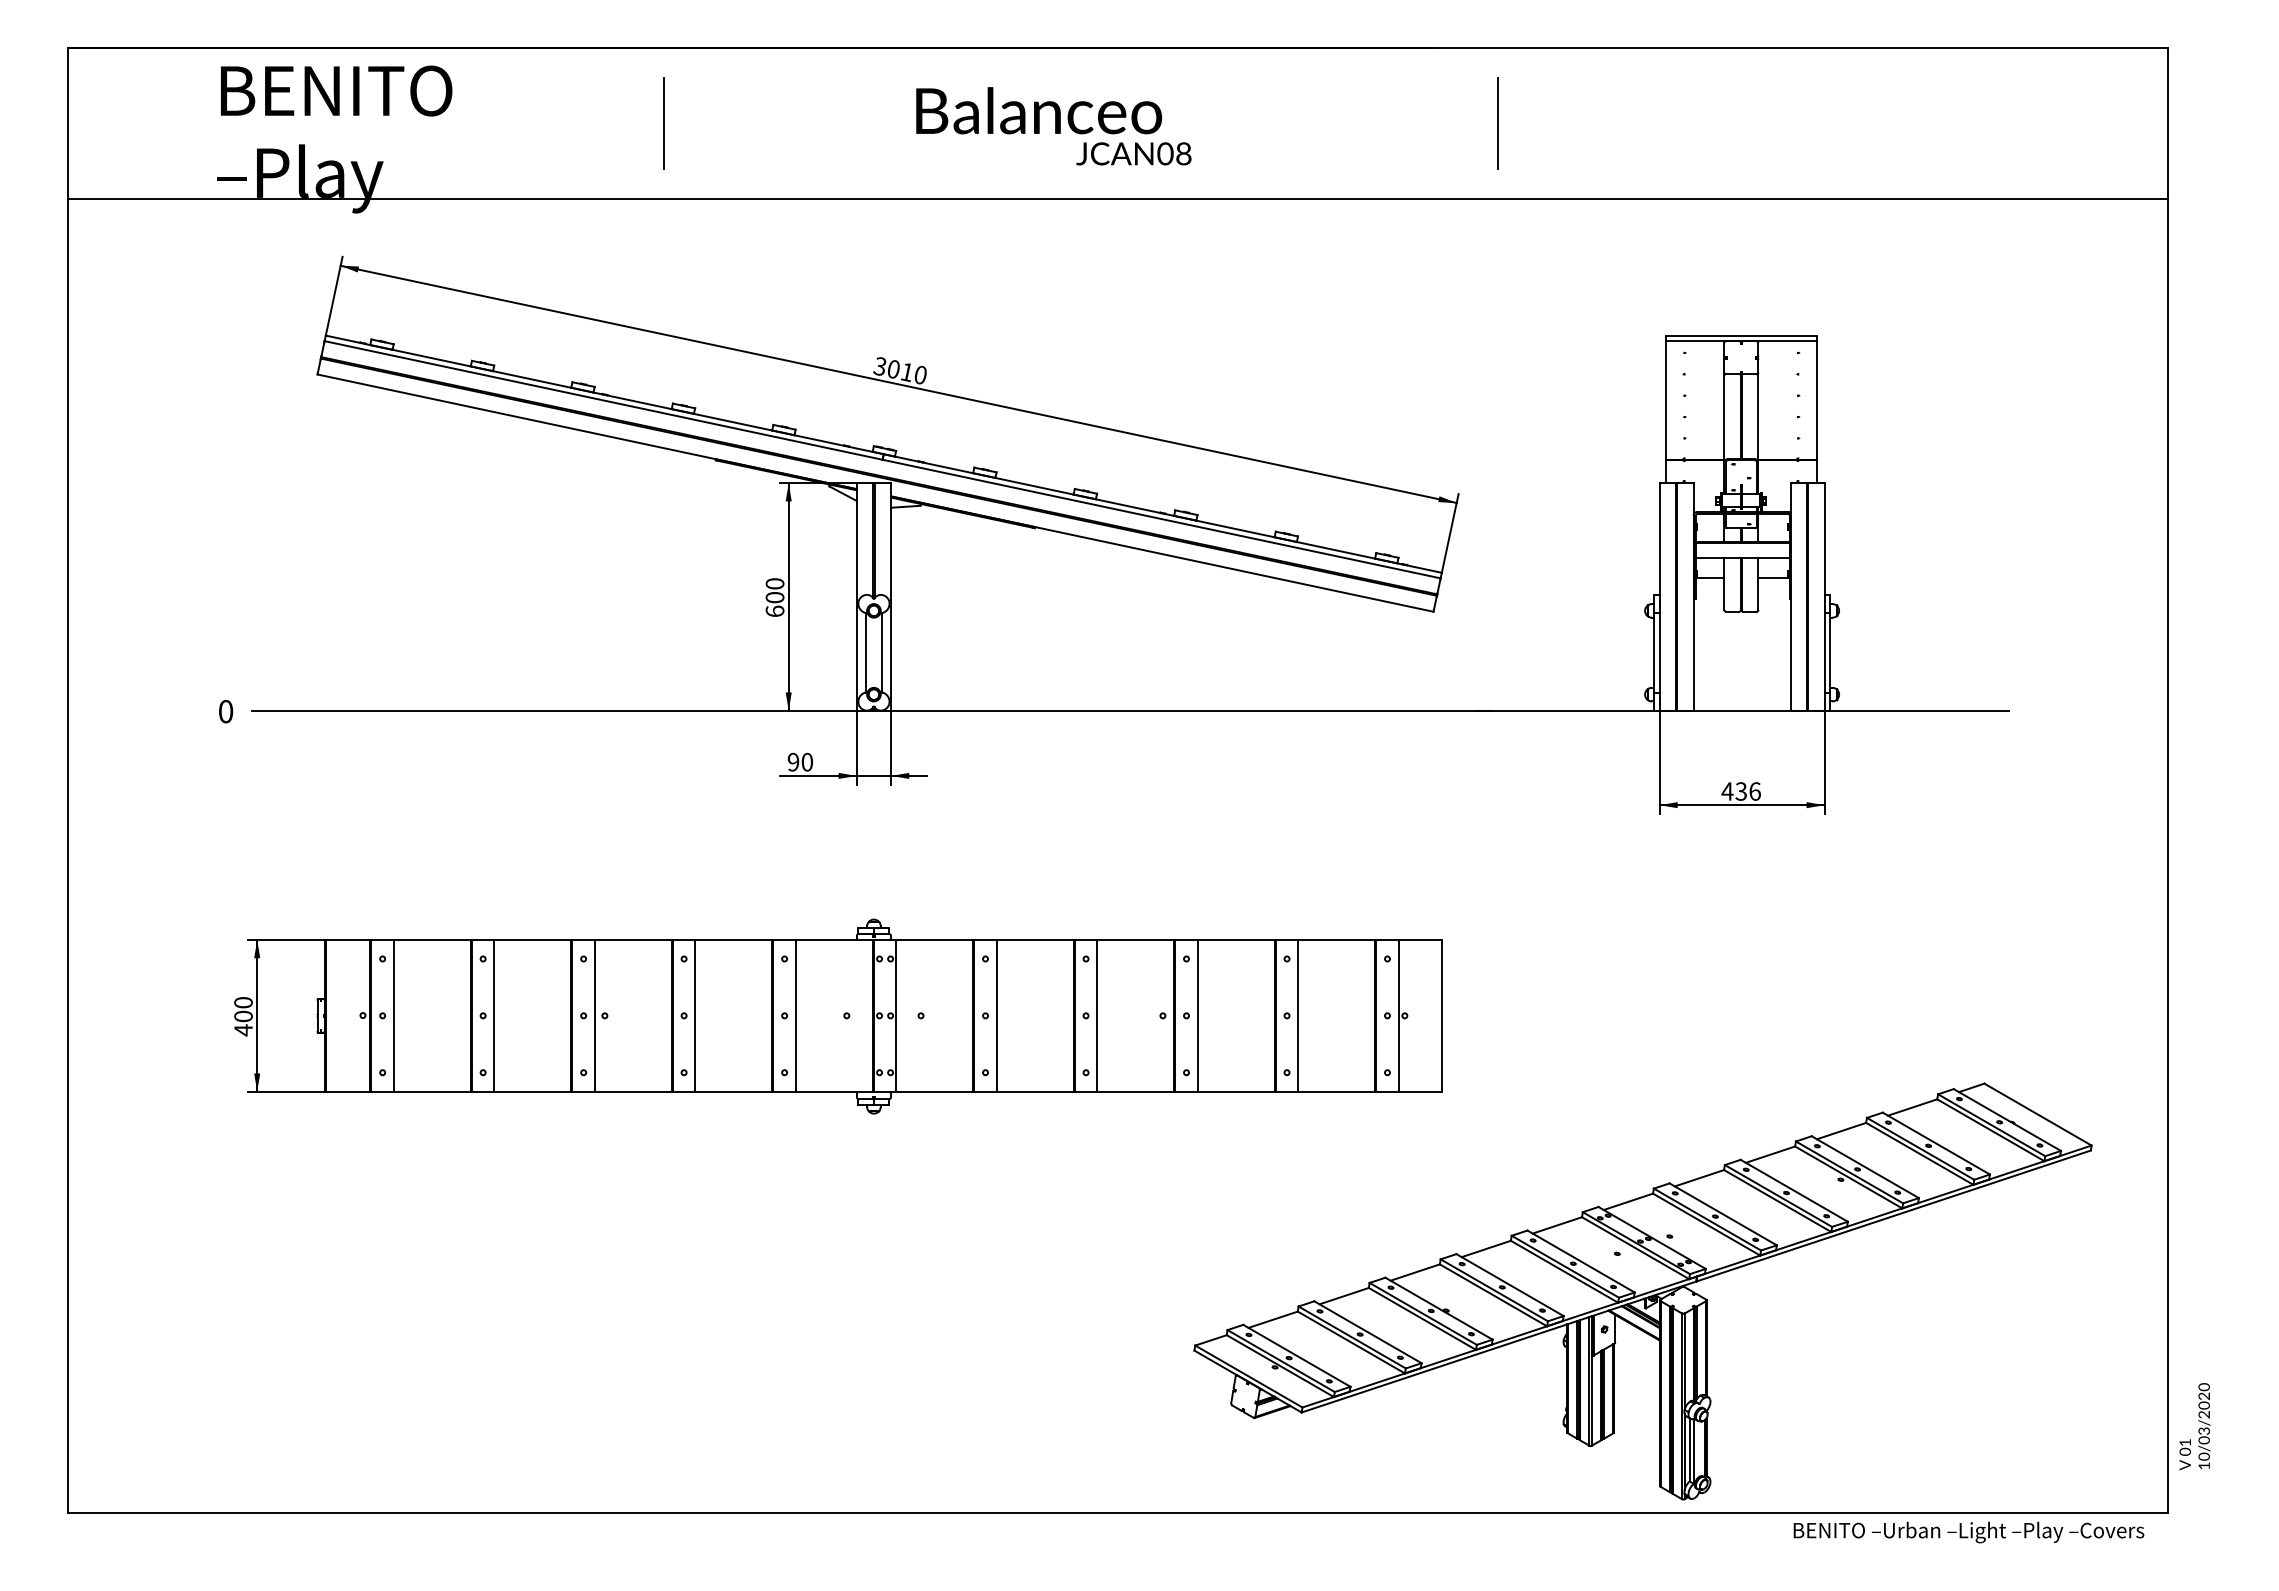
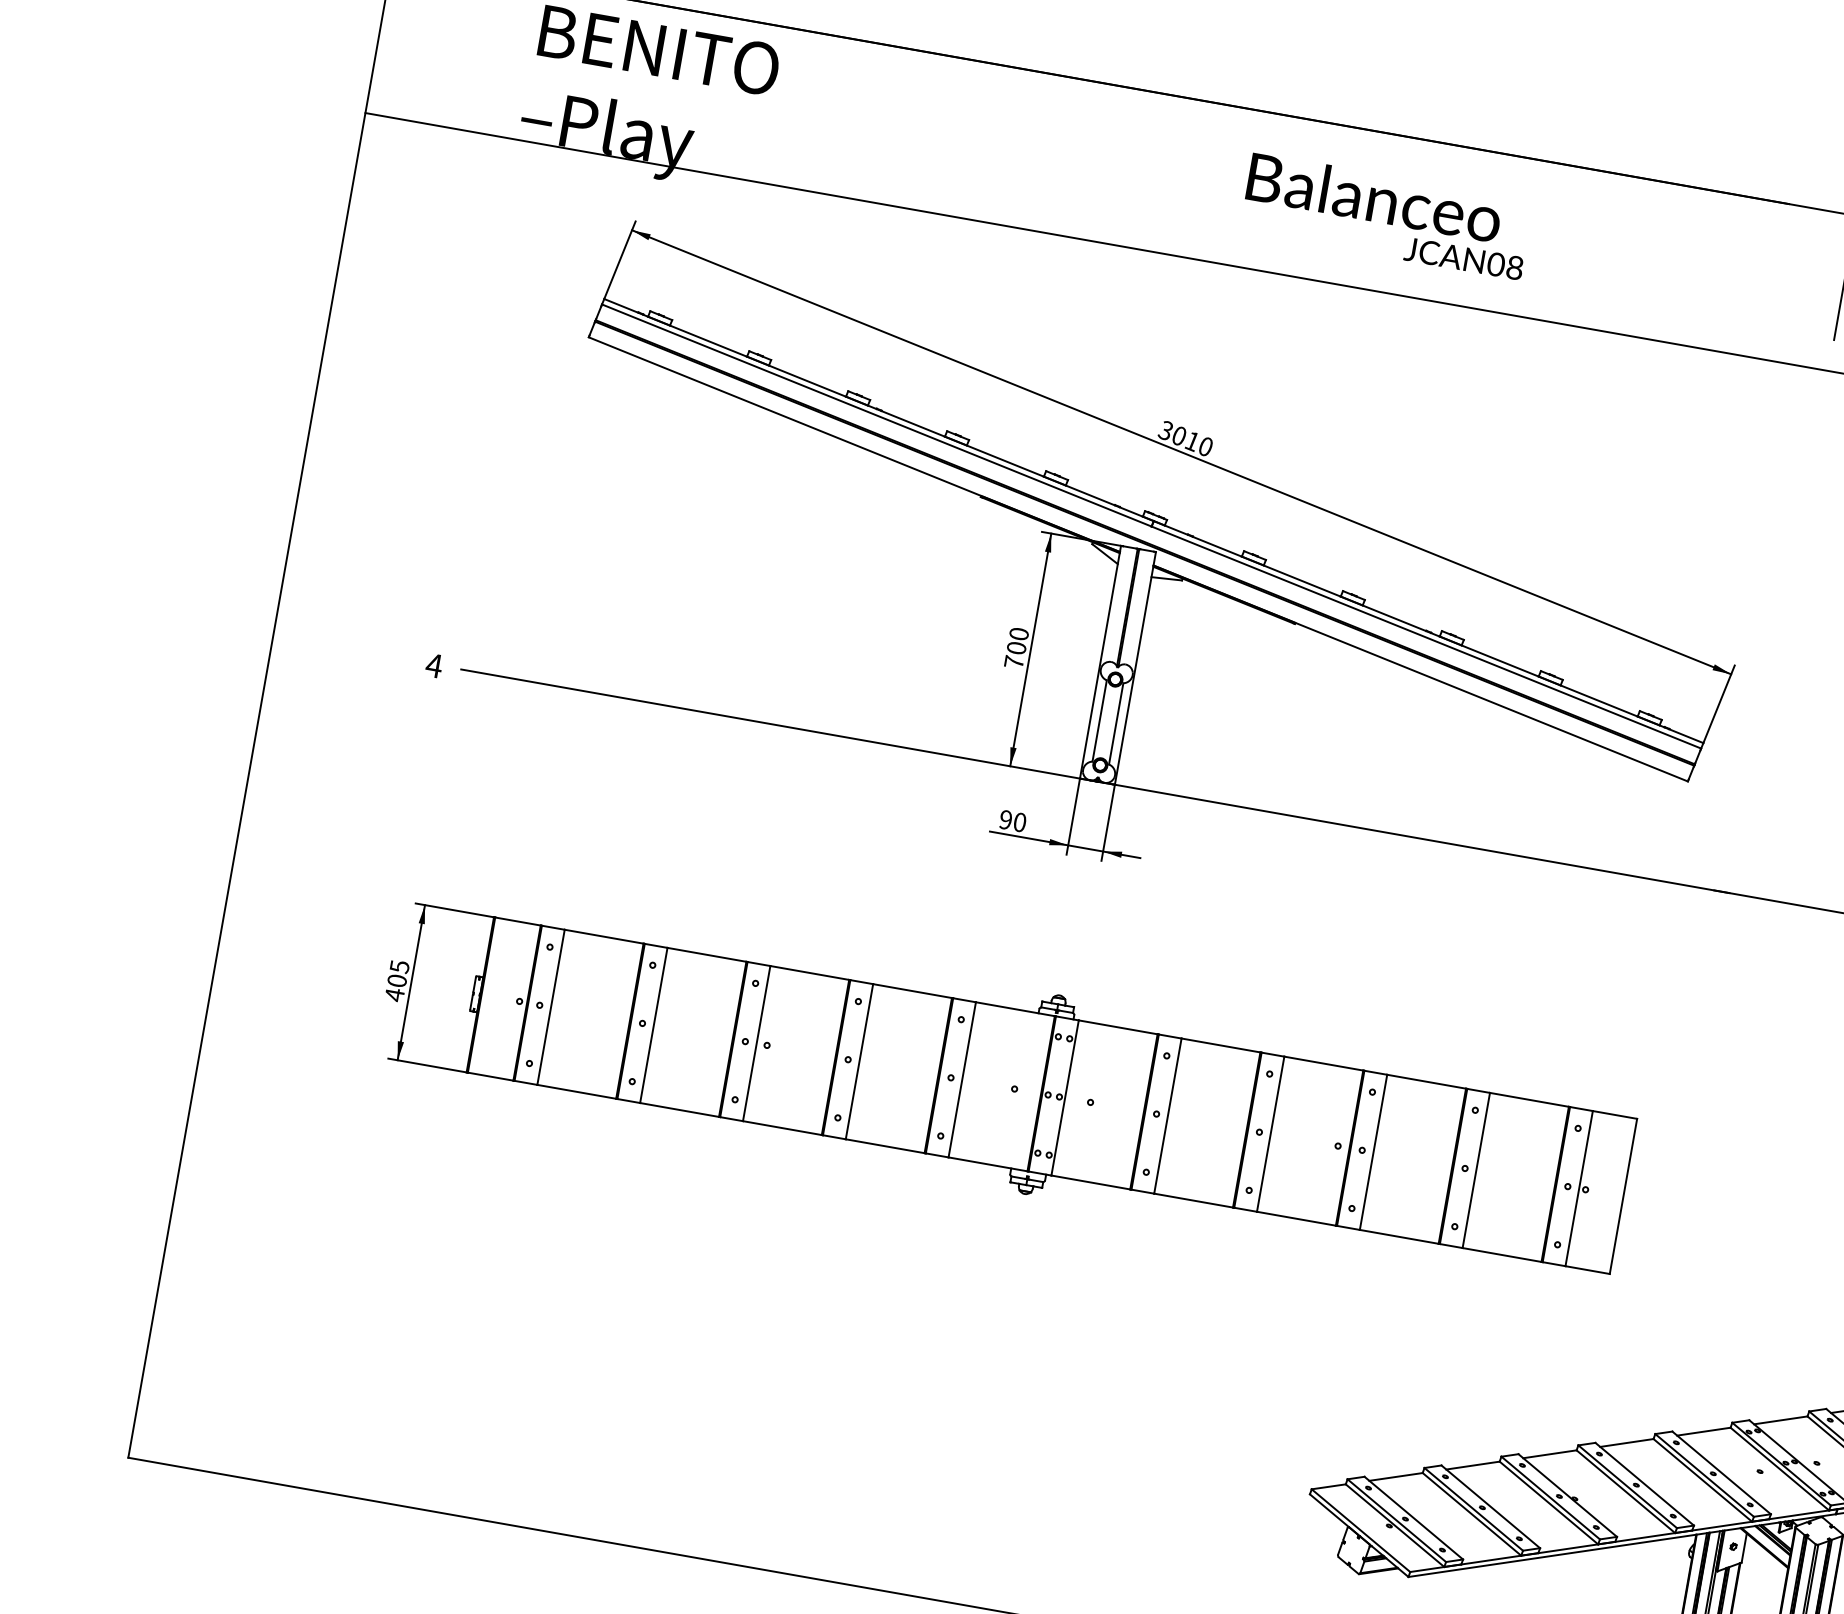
line: (664, 122) -> (989, 142), removed
text: (774, 610) -> (1013, 661), 600 -> 700
text: (225, 711) -> (433, 665), 0 -> 4
text: (243, 1002) -> (399, 966), 400 -> 405

